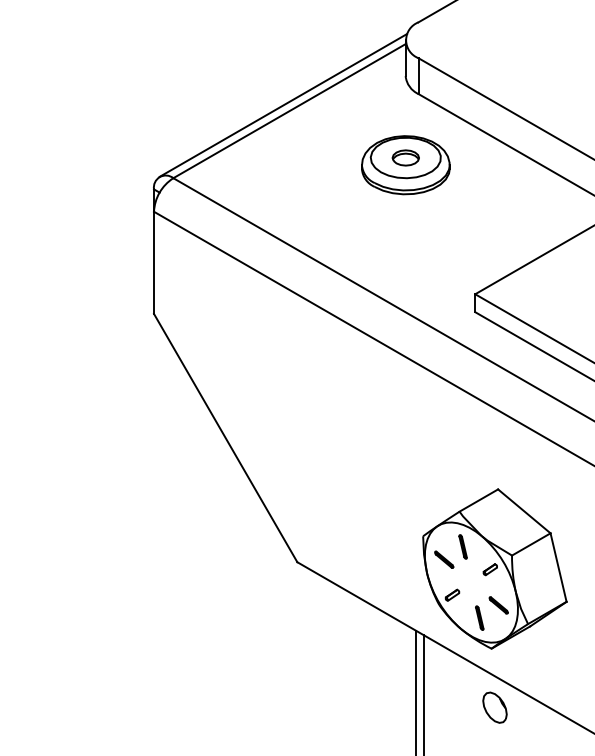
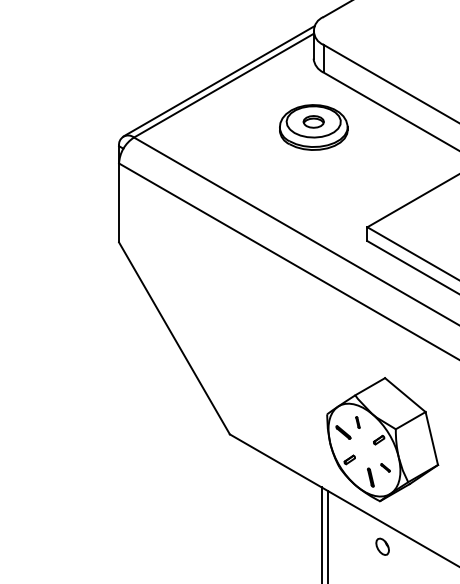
part: (462, 546) -> (357, 422), size x0.6
part: (498, 605) -> (385, 467), size x0.6
part: (494, 707) -> (382, 546), size x0.7

